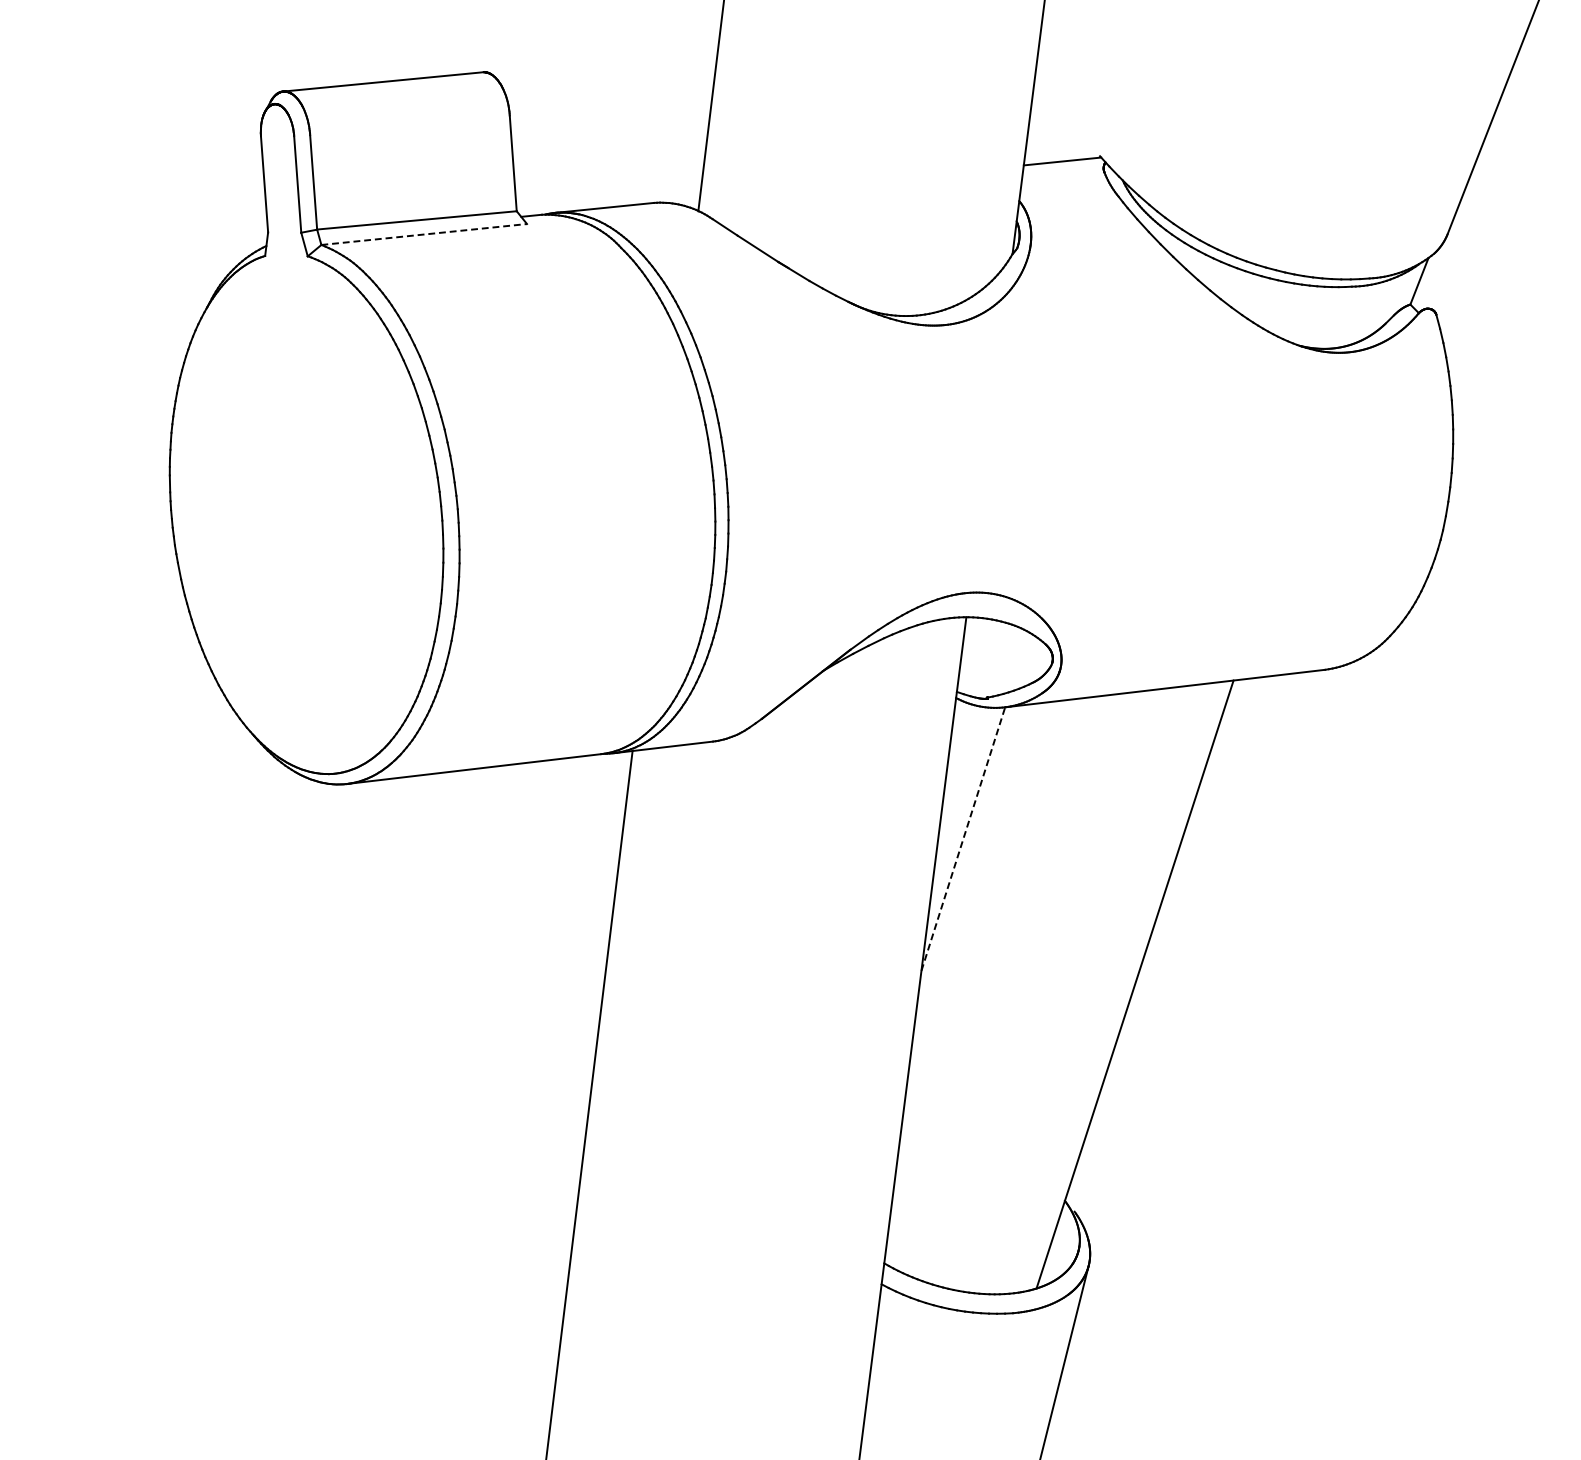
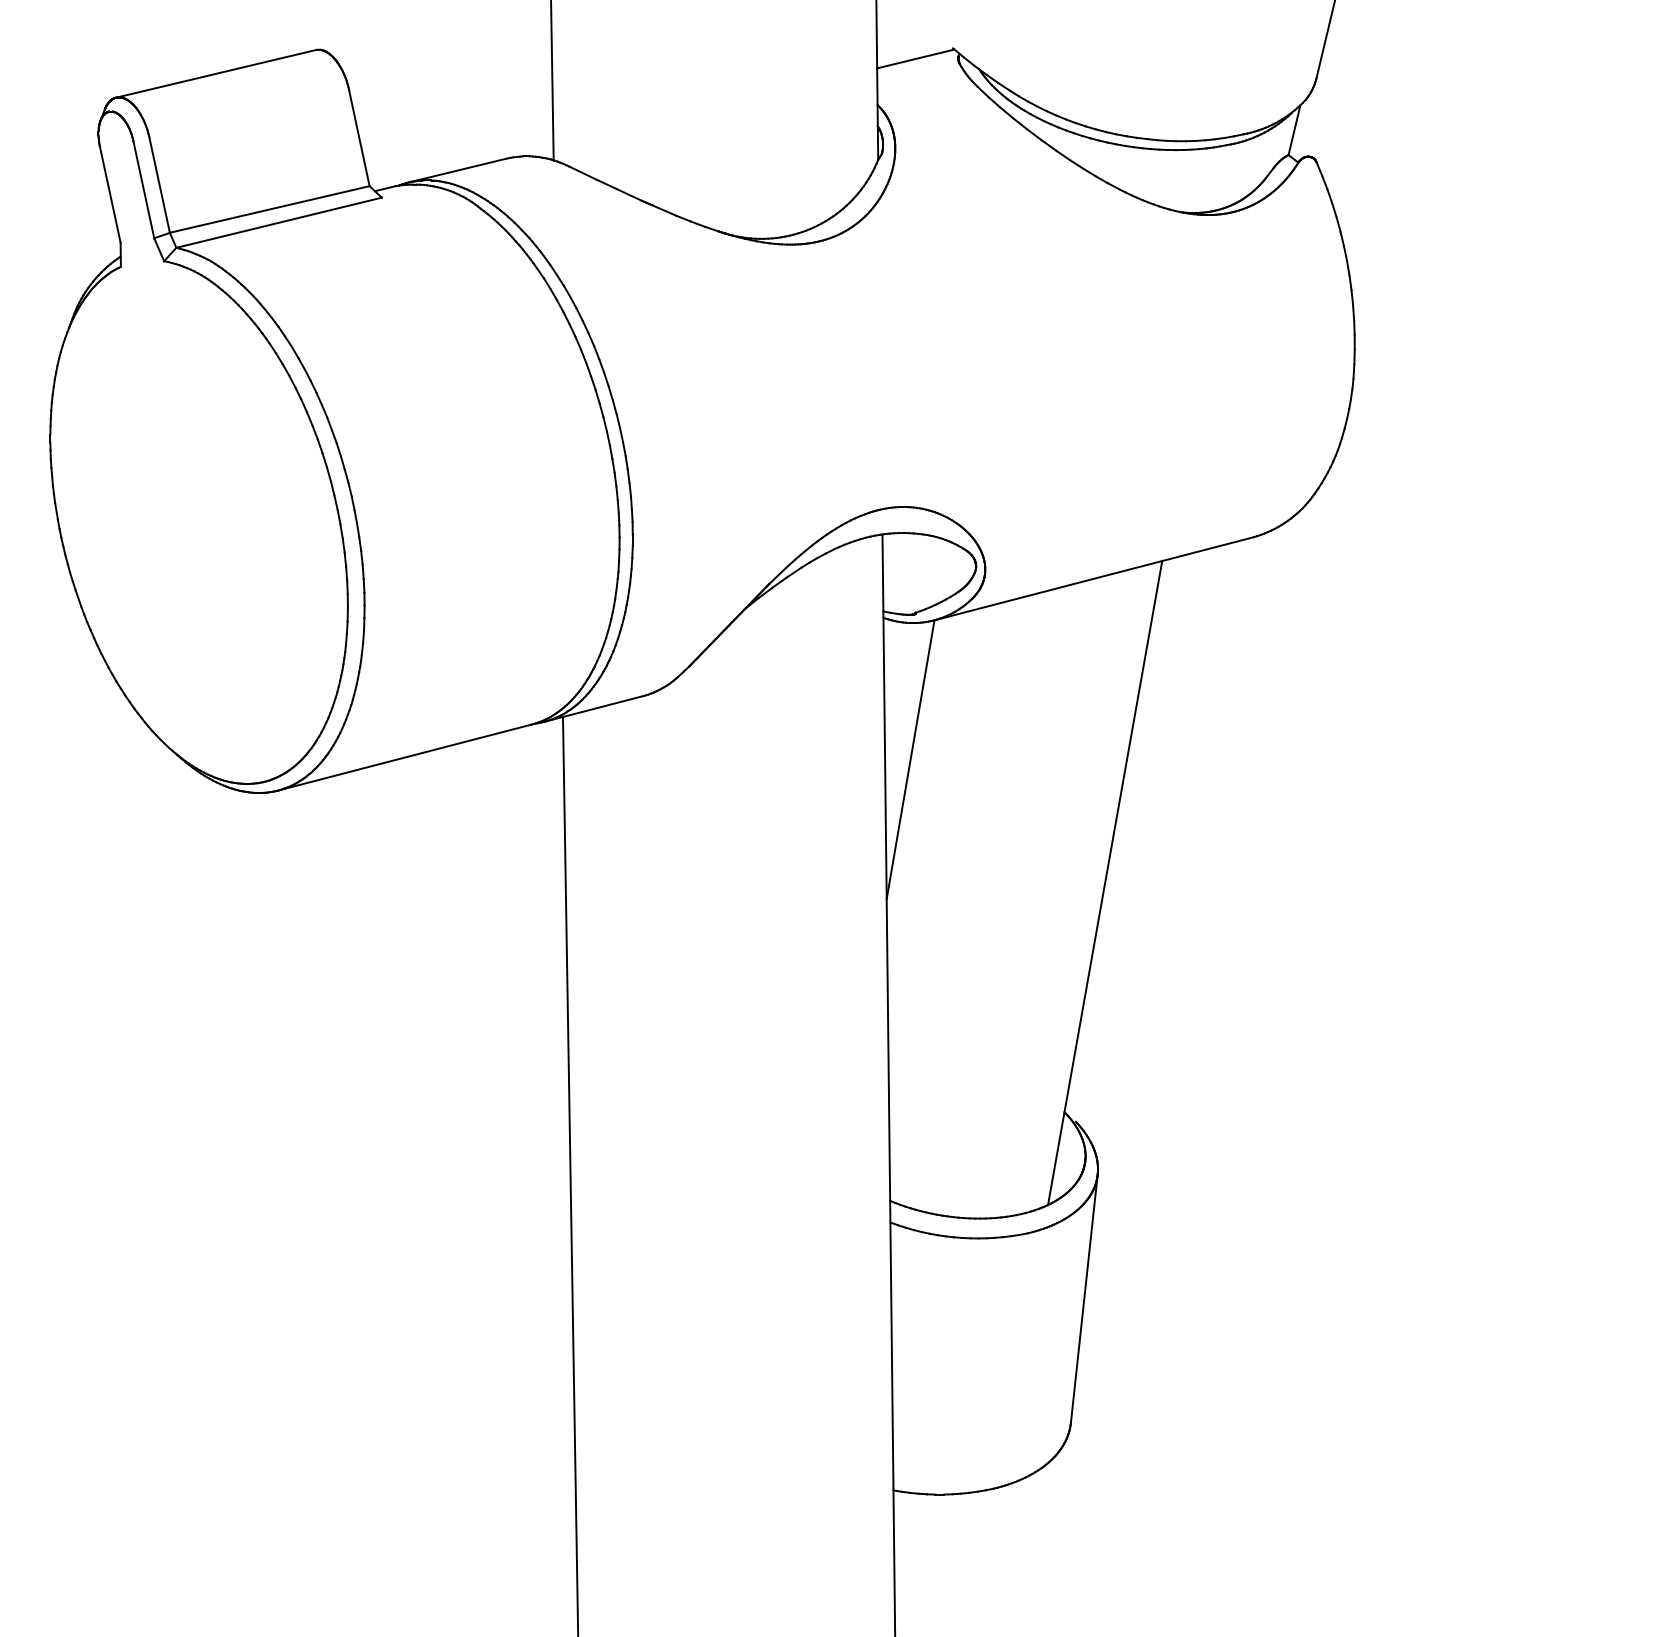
line: (424, 234) -> (279, 222), dashed -> solid
line: (963, 838) -> (910, 759), dashed -> solid

